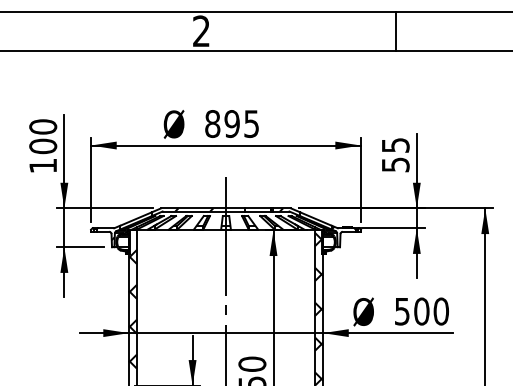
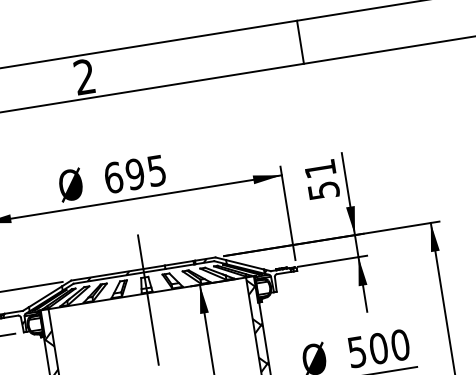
text: (212, 123) -> (113, 177), 895 -> 695
text: (395, 145) -> (320, 169), 55 -> 51

